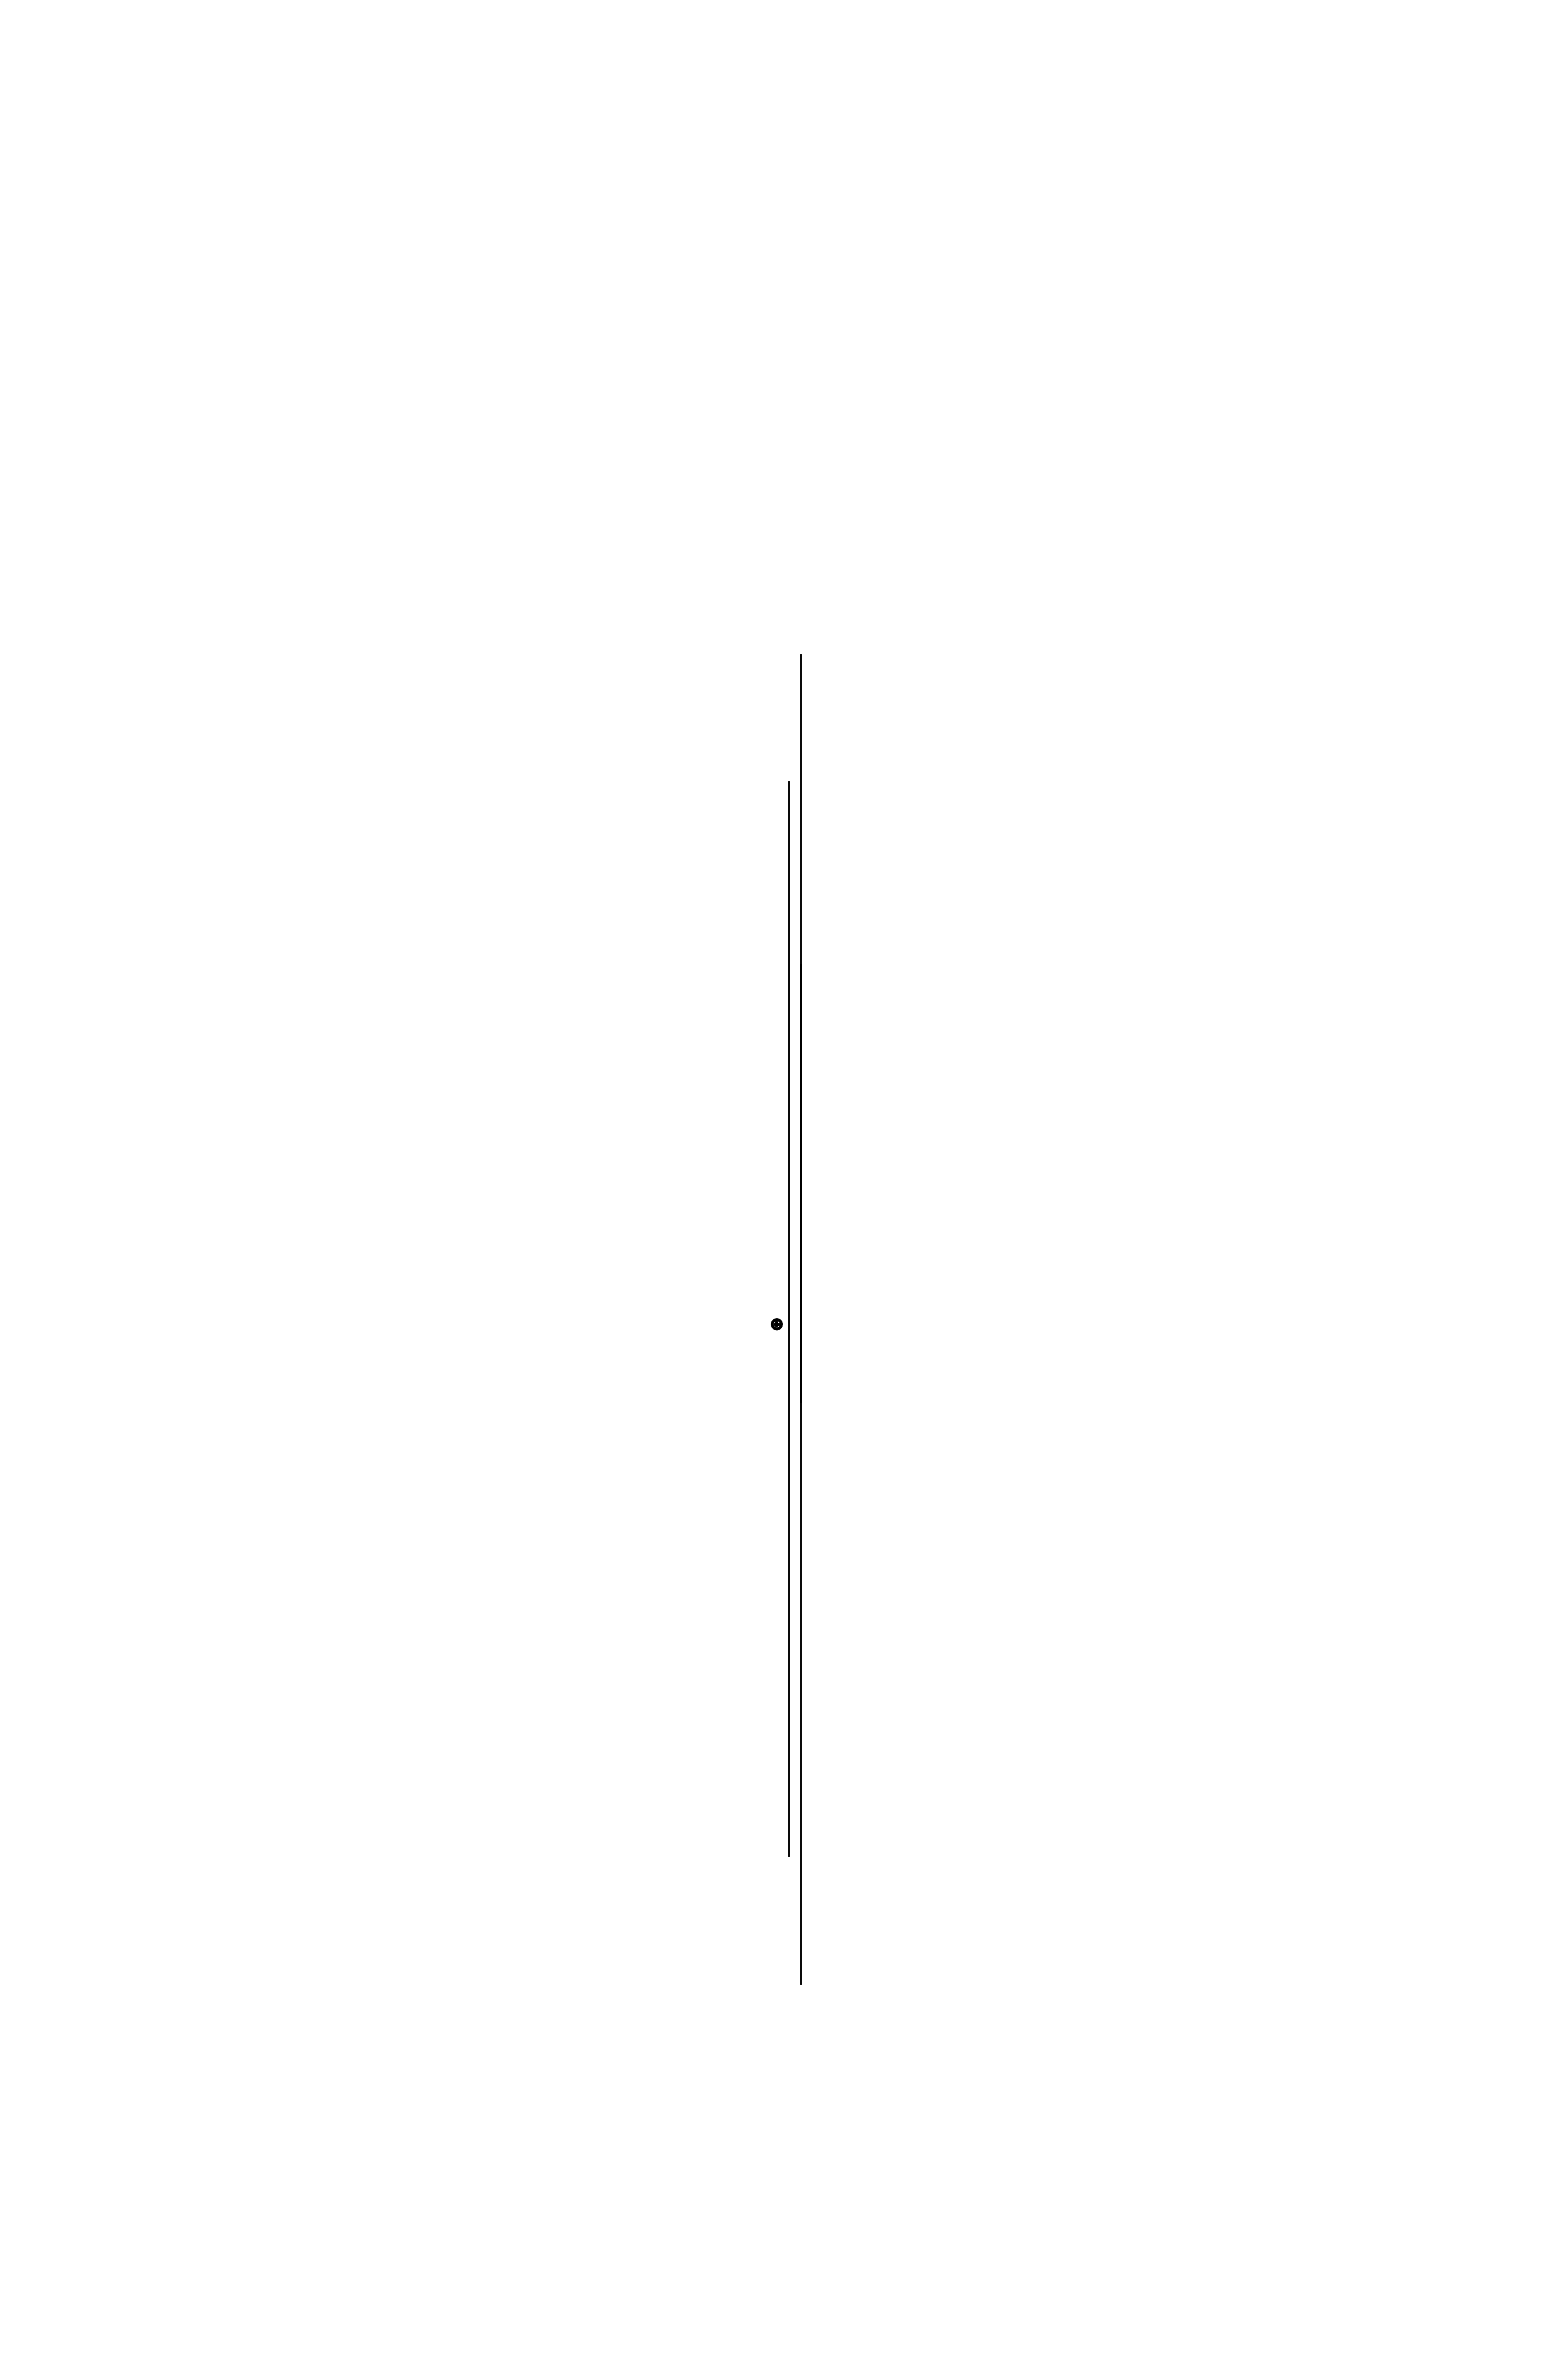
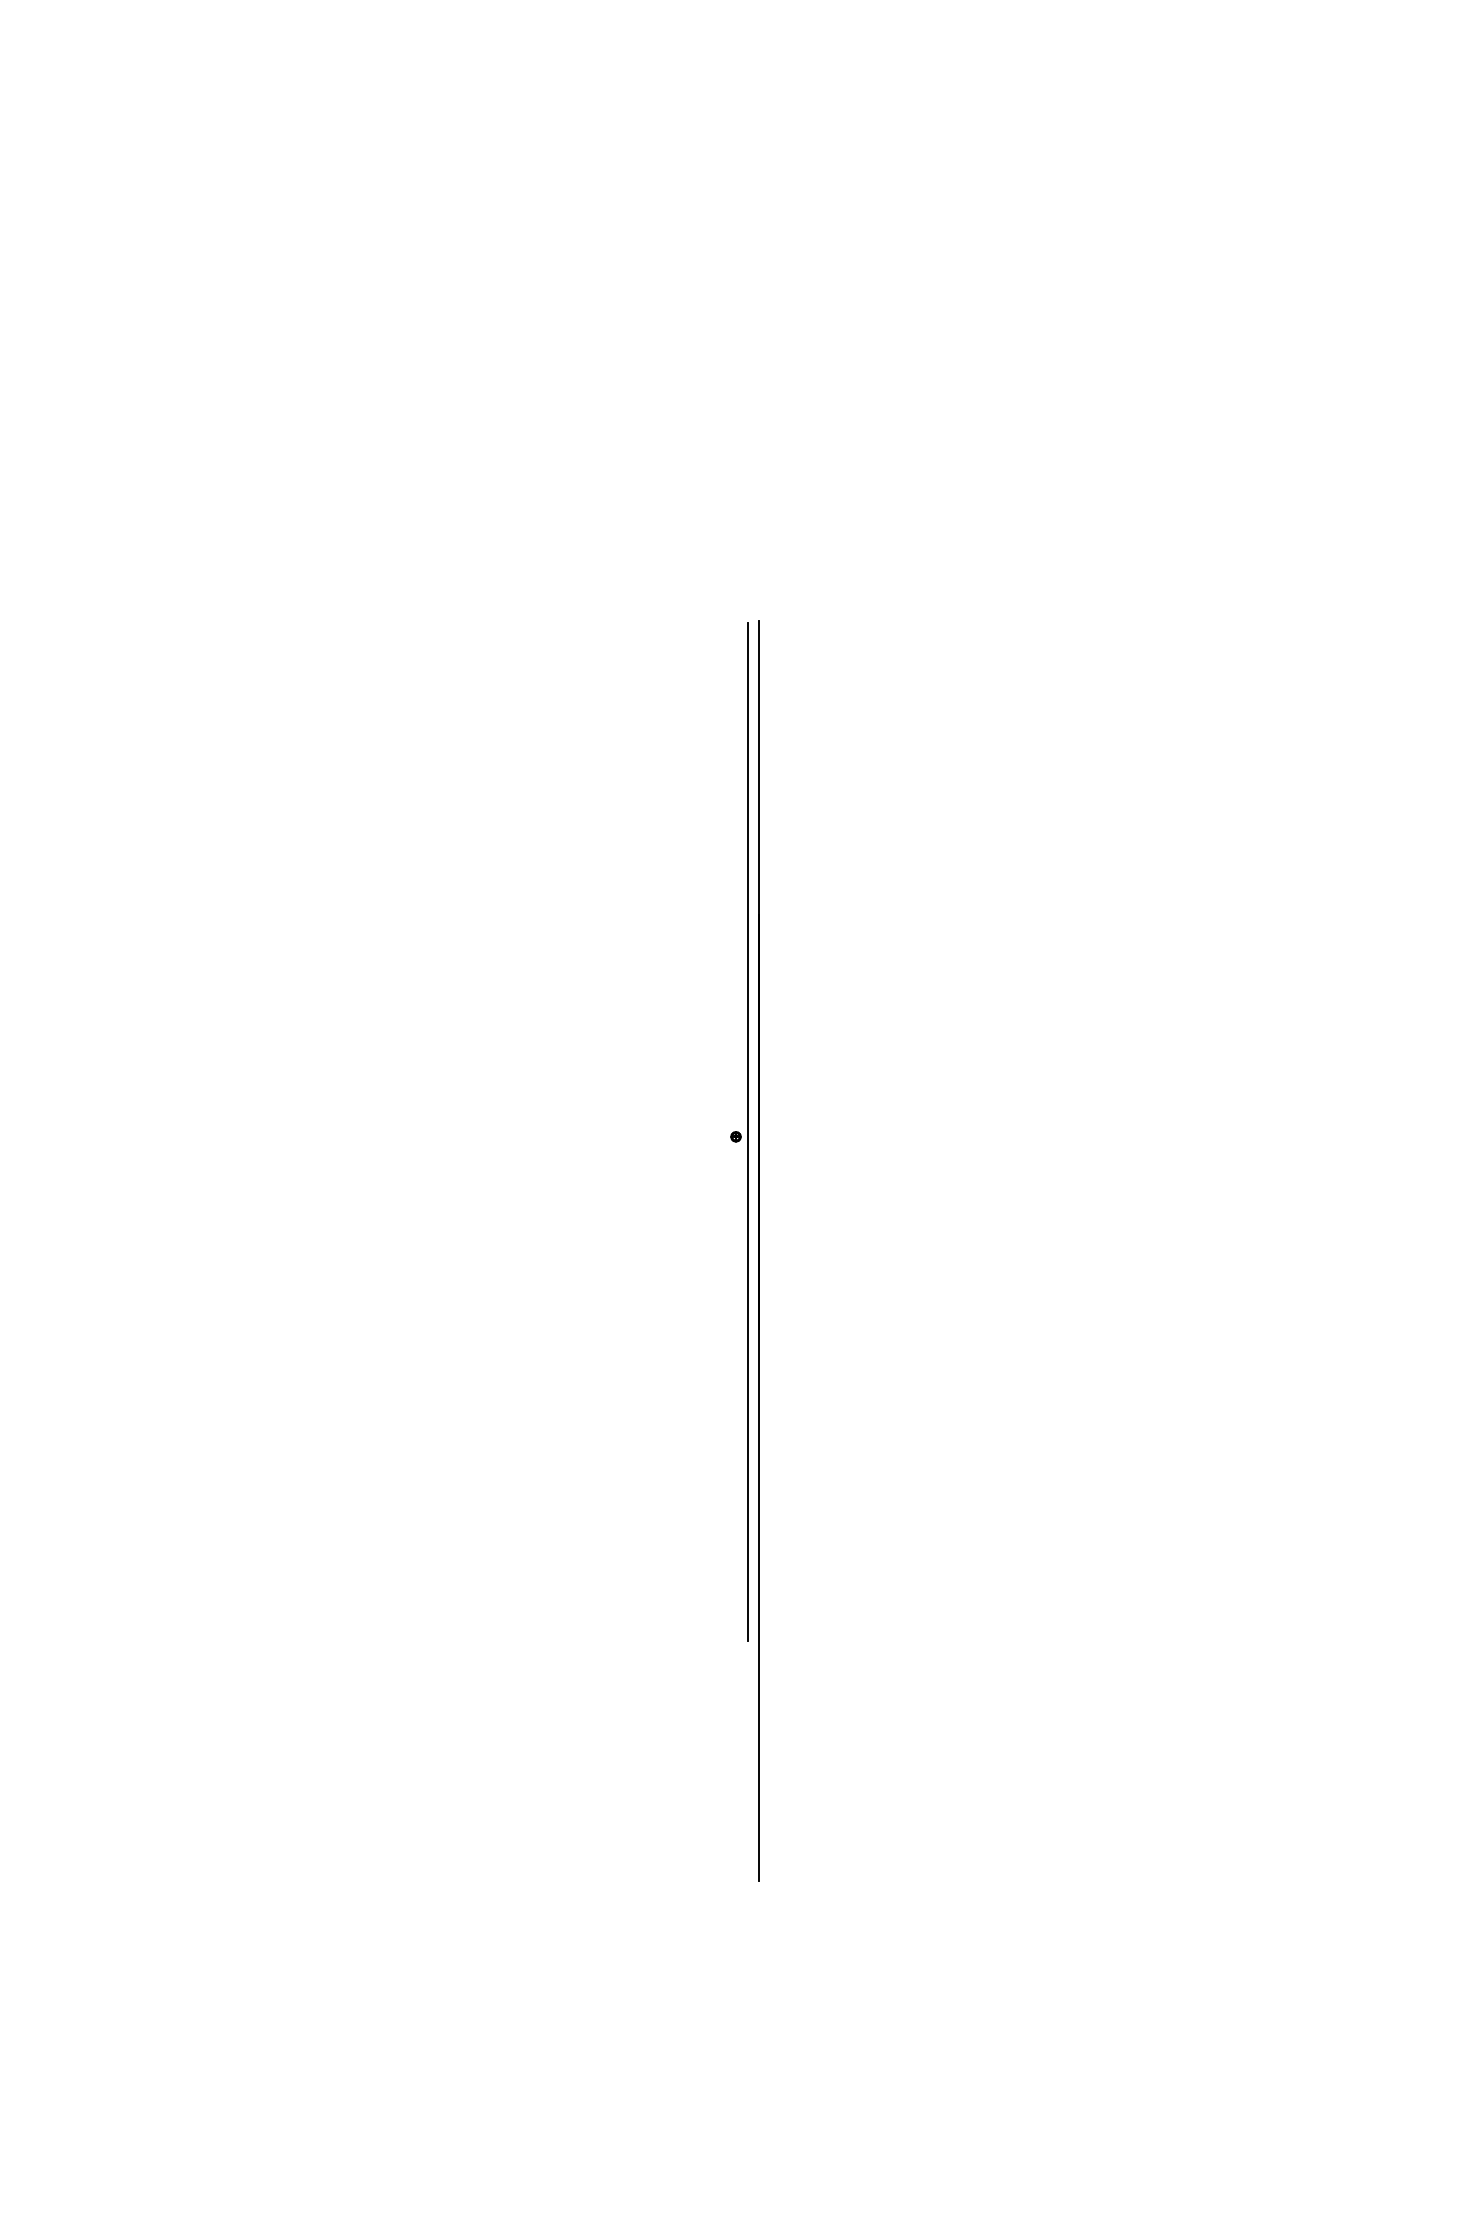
part: (780, 1318) -> (739, 1131), moved

